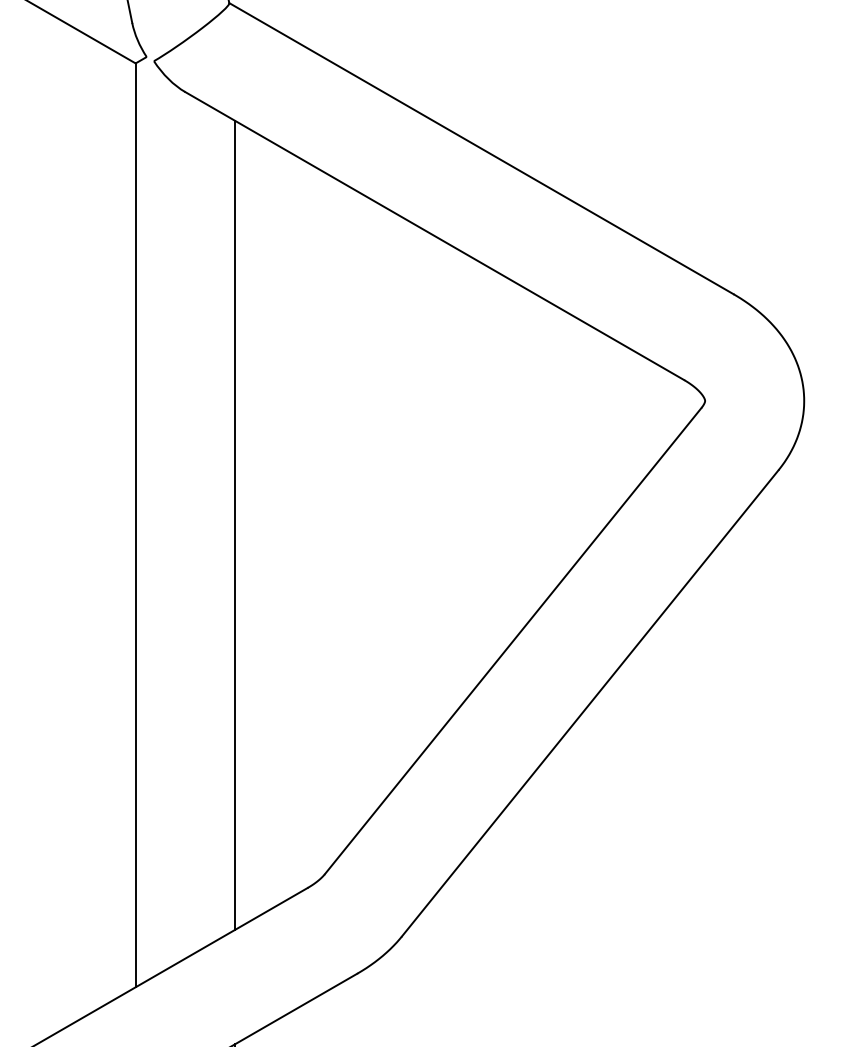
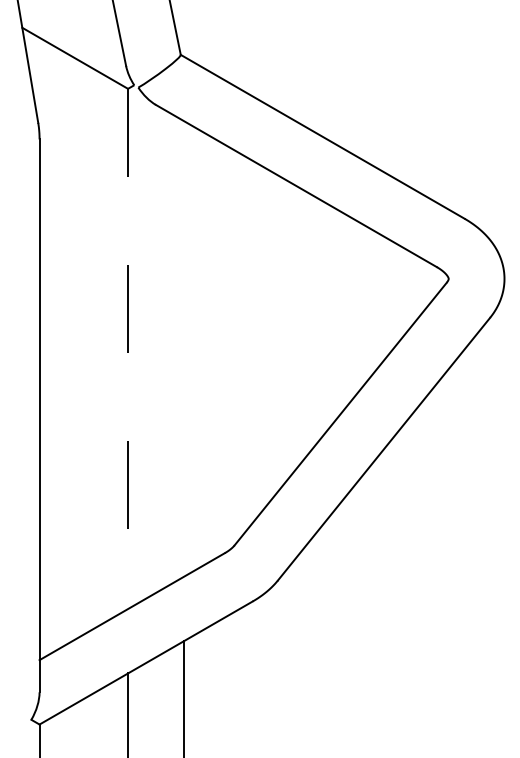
line: (234, 524) -> (183, 348), removed
line: (136, 526) -> (128, 349), solid -> dashed

